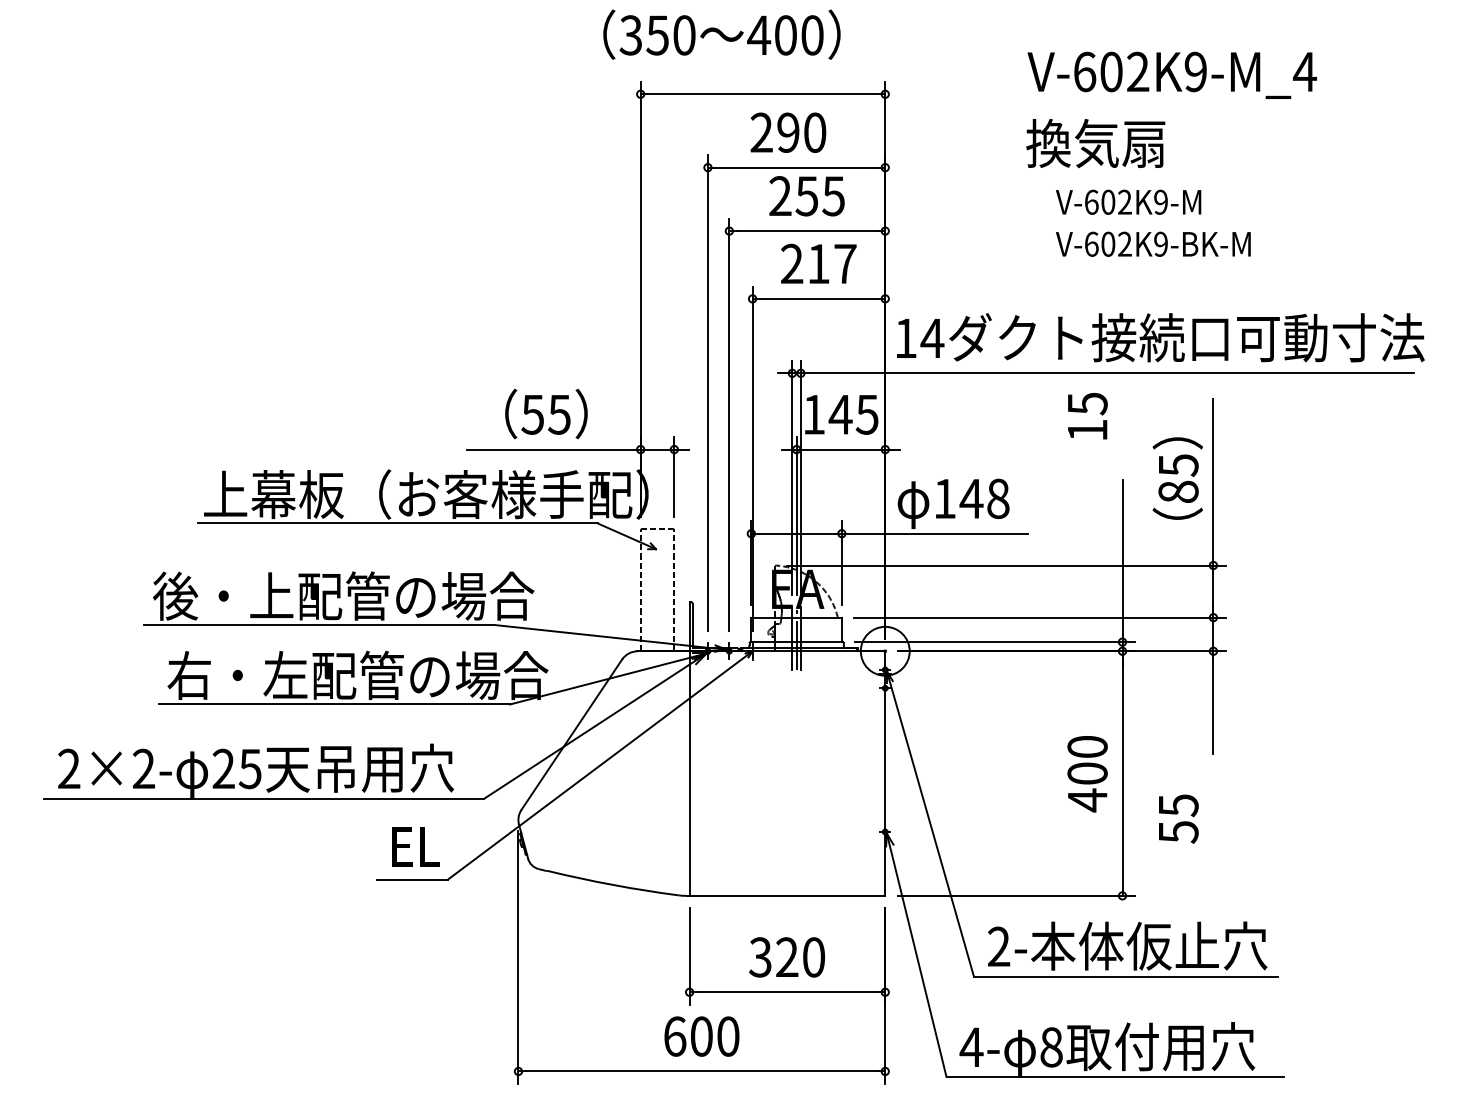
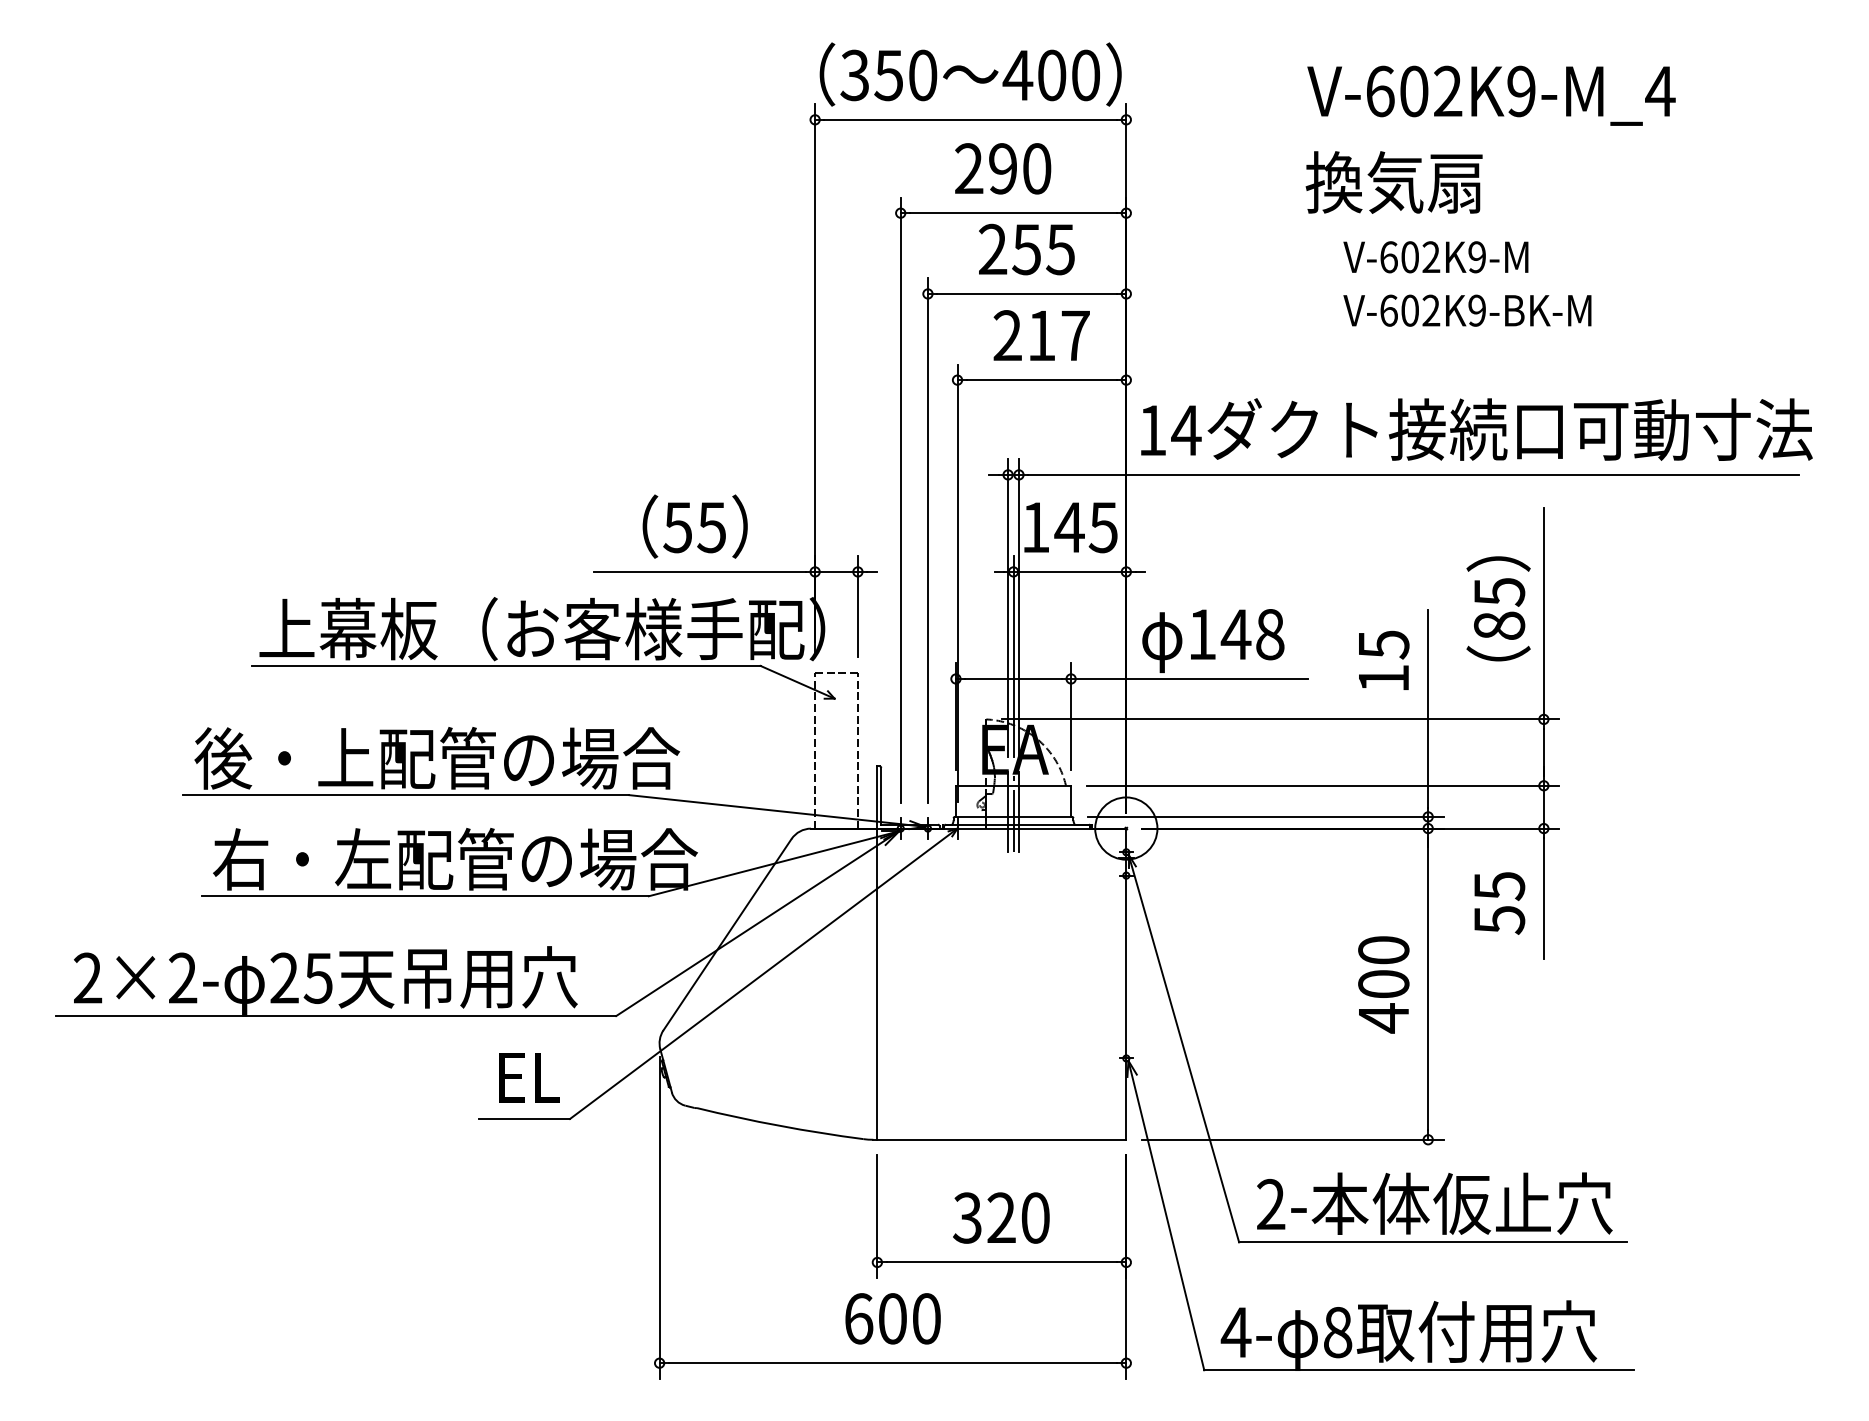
text: (721, 34) -> (970, 74), moved
text: (1087, 416) -> (1383, 660), moved
text: (1178, 818) -> (1499, 902), moved

